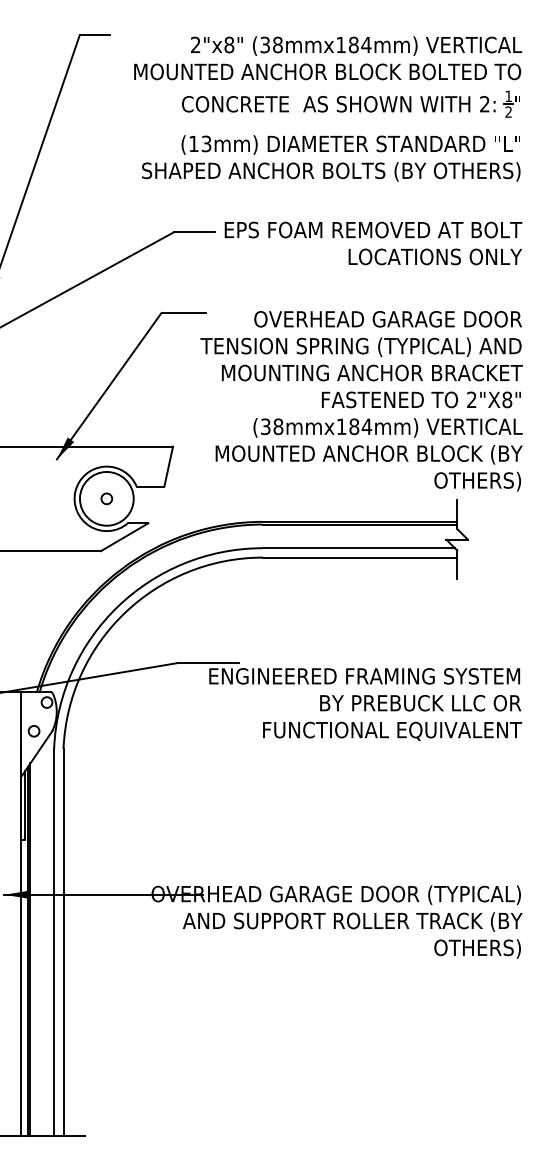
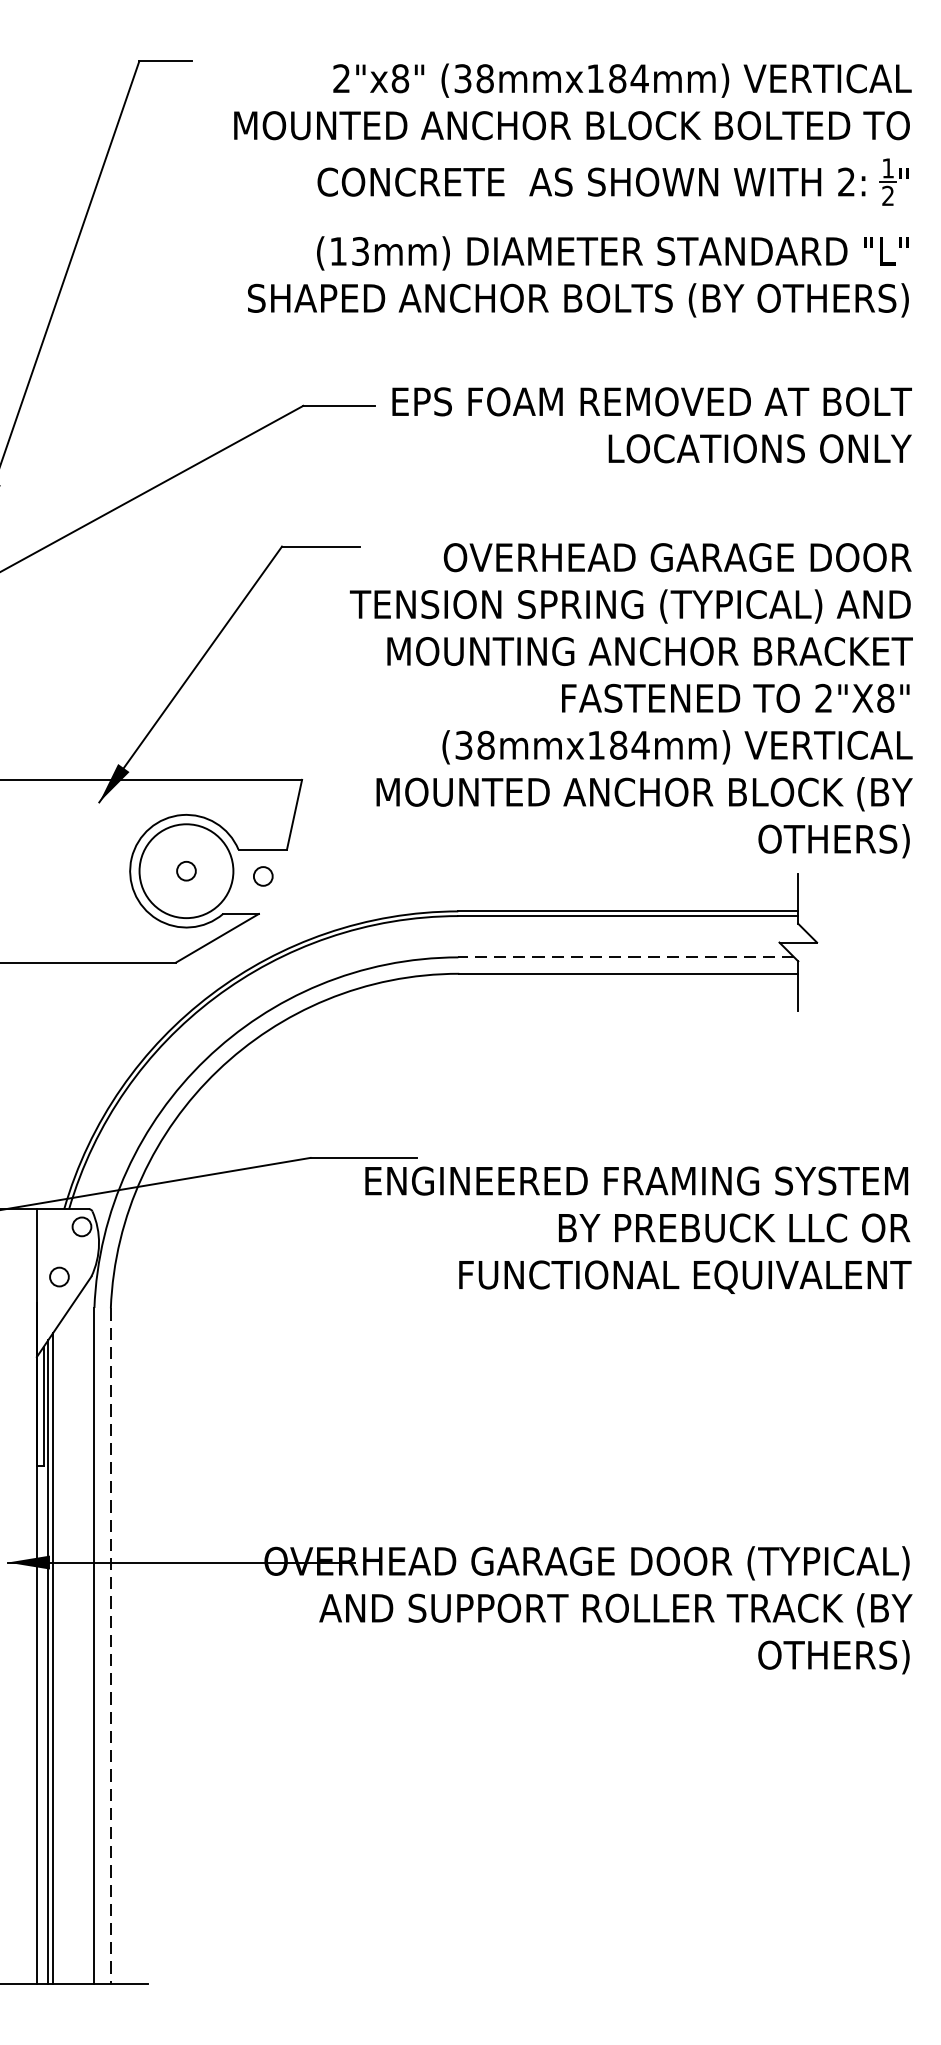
circle: (150, 501) -> (262, 875), added
line: (358, 548) -> (625, 957), solid -> dashed
line: (63, 943) -> (110, 1647), solid -> dashed

